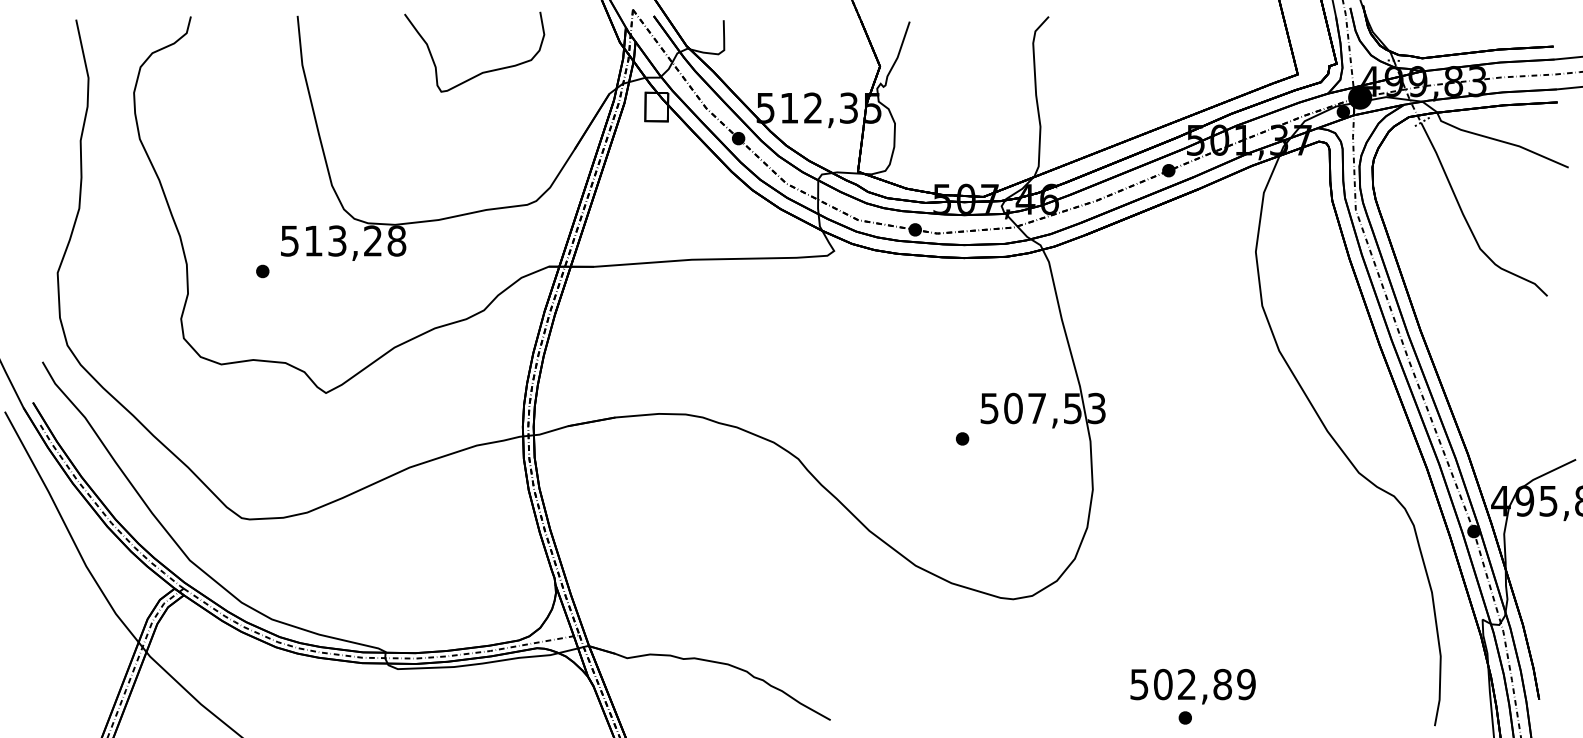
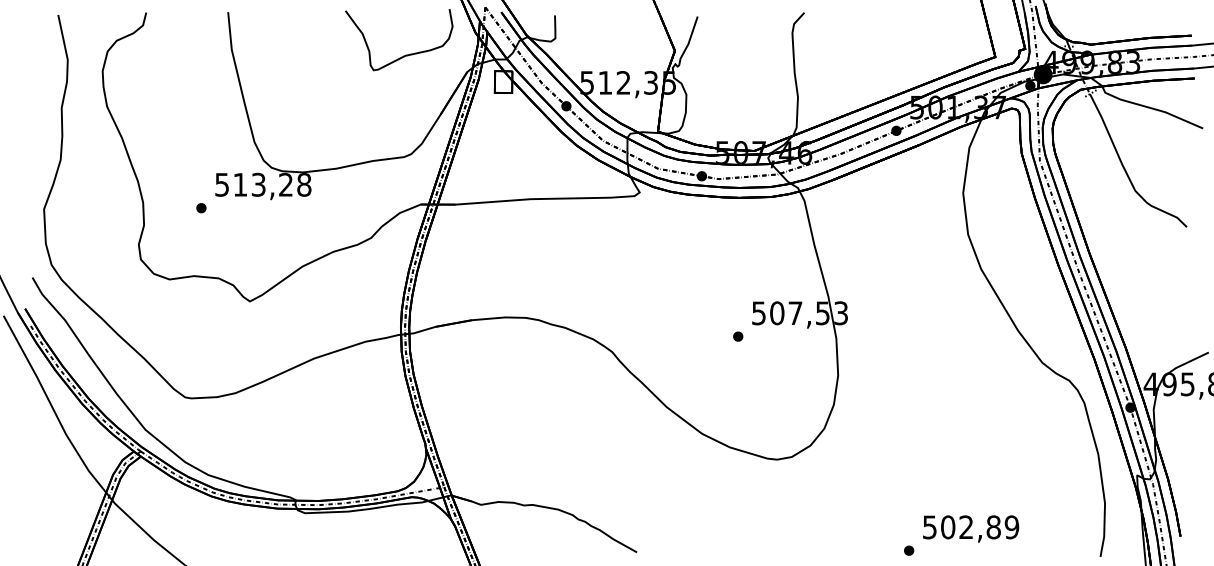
curve: (483, 71) -> (406, 54), moved
text: (1192, 686) -> (970, 528), moved

